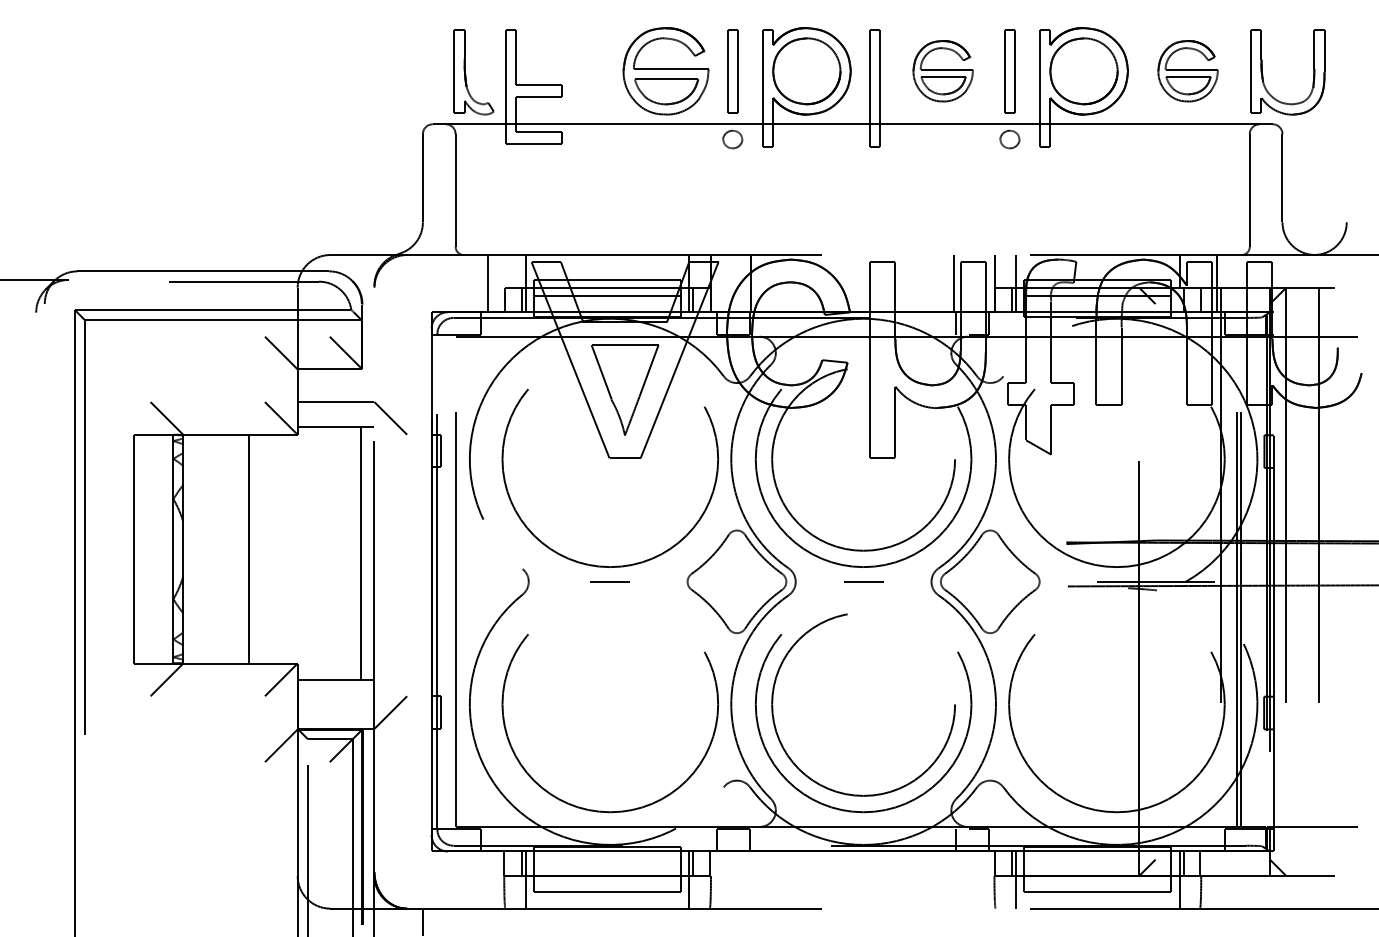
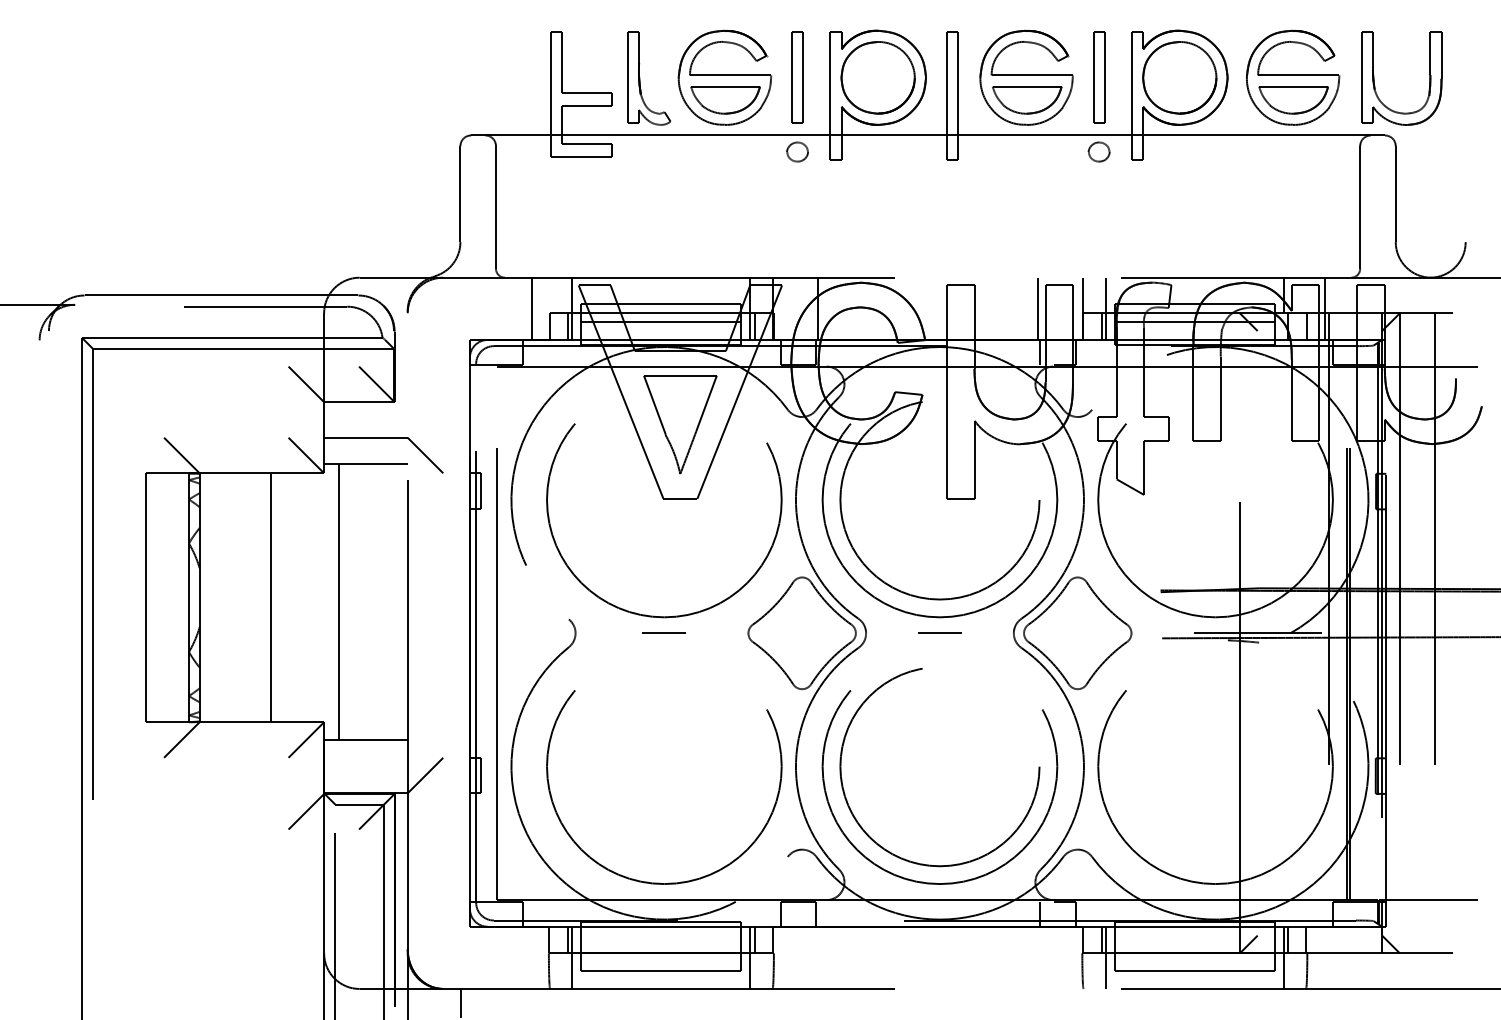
part: (466, 71) -> (640, 78), moved
part: (943, 71) -> (1026, 77), size x1.43
part: (1187, 71) -> (1292, 77), size x1.43
line: (361, 553) -> (339, 602), moved

